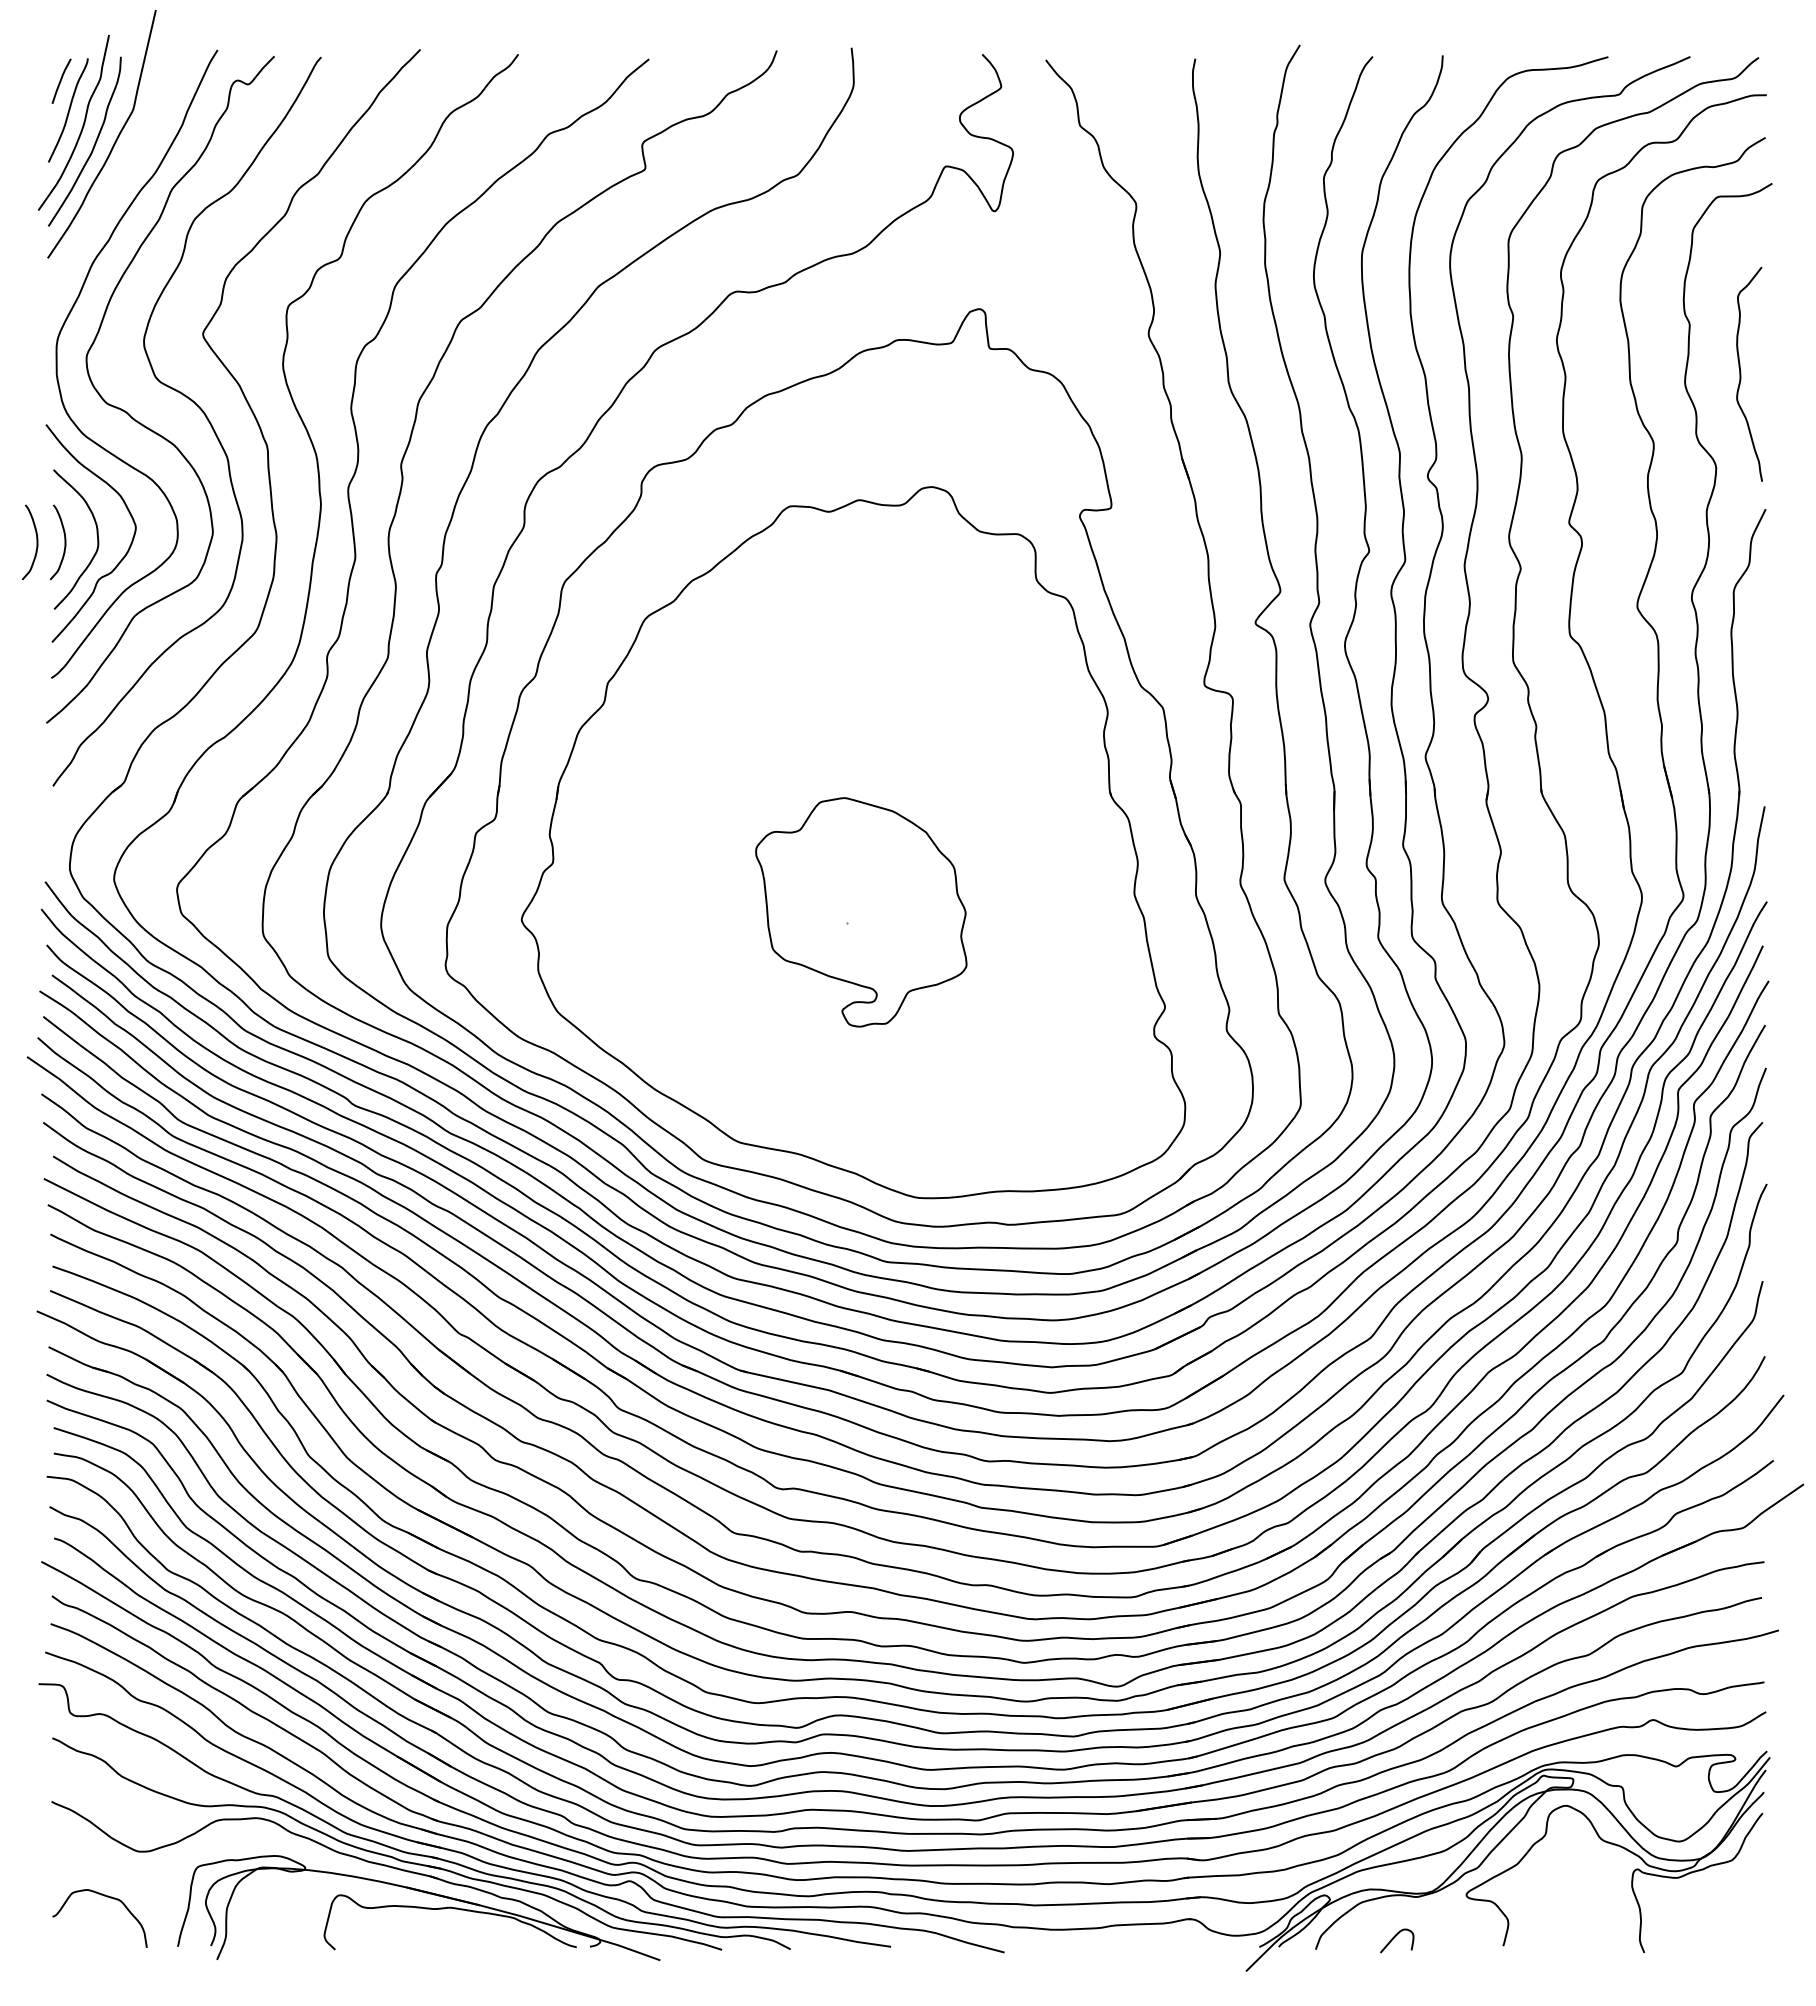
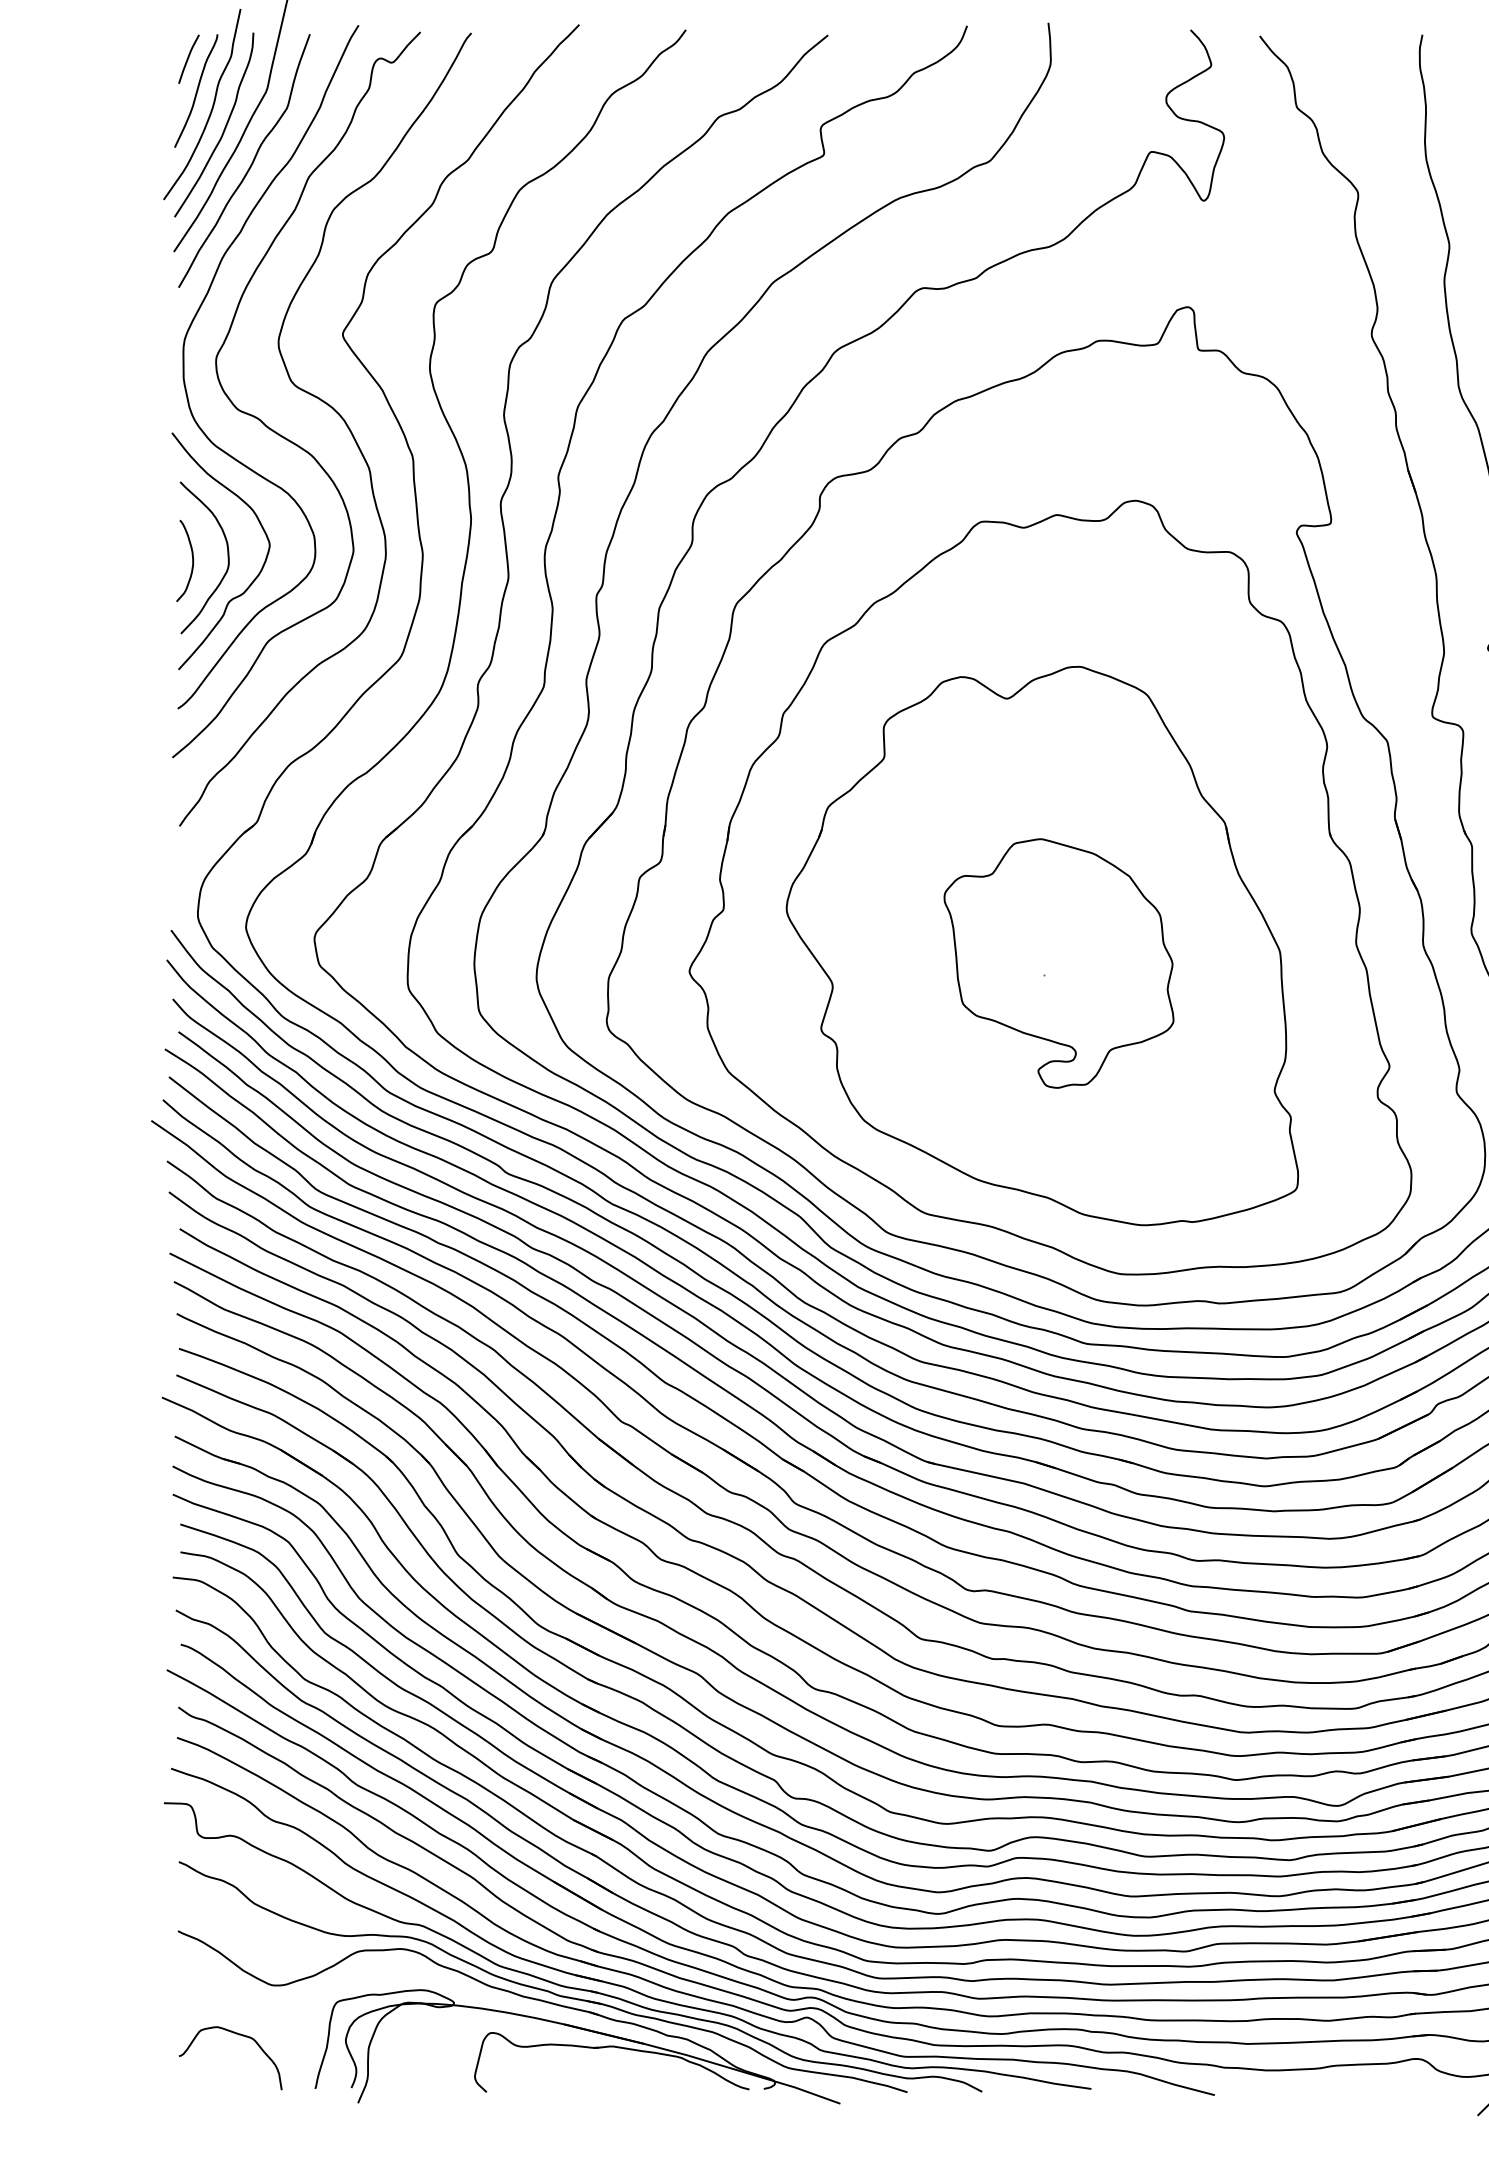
curve: (118, 177) -> (250, 163), added
curve: (36, 541) -> (161, 560), removed
part: (845, 895) -> (1041, 945), added

